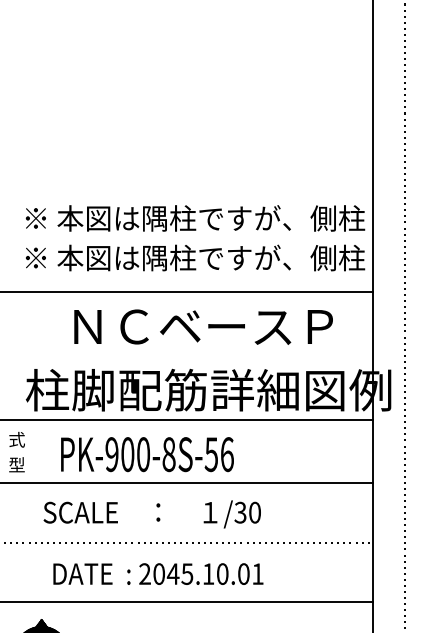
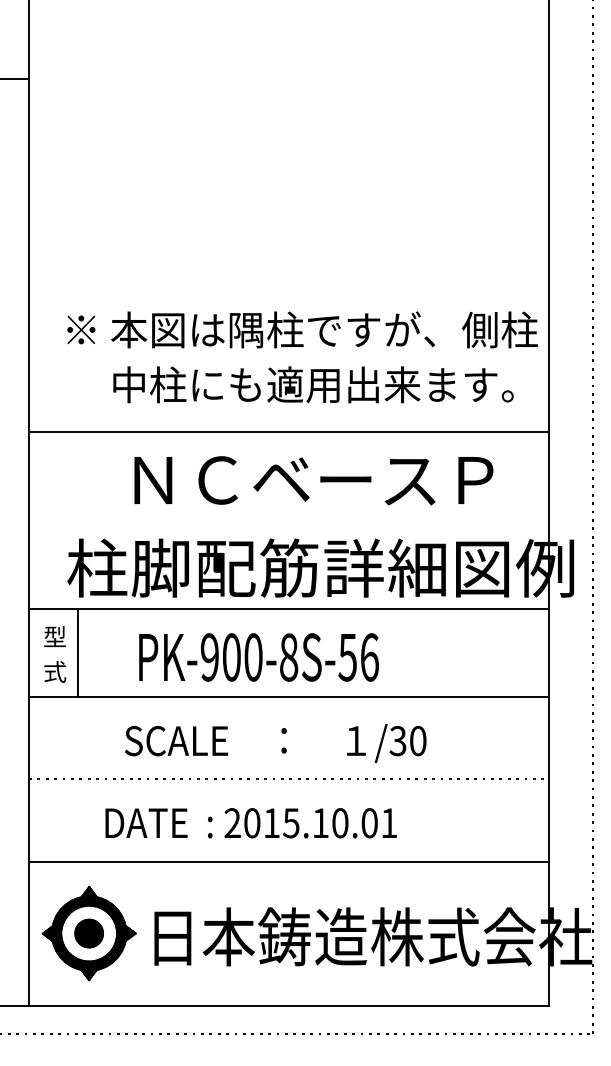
text: (195, 257) -> (302, 384), ※ 本図は隅柱ですが、側柱 -> 中柱にも適用出来ます。
text: (17, 439) -> (55, 636), 式 -> 型
line: (33, 451) -> (78, 652), added
text: (147, 454) -> (258, 657), moved
text: (17, 464) -> (55, 671), 型 -> 式
text: (152, 514) -> (275, 743), moved
text: (173, 573) -> (271, 822), 2045.10.01 -> 2015.10.01

